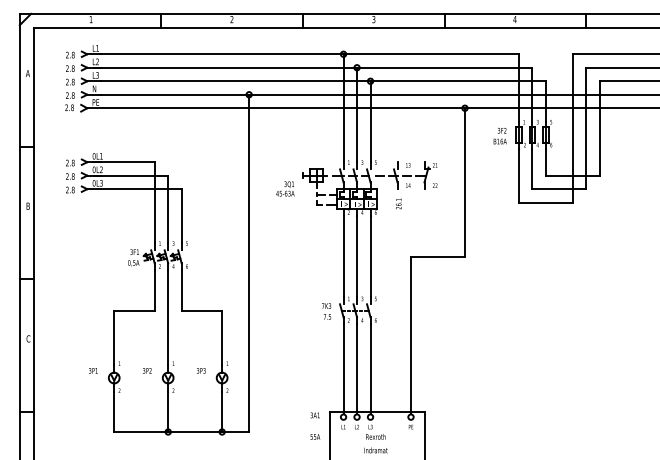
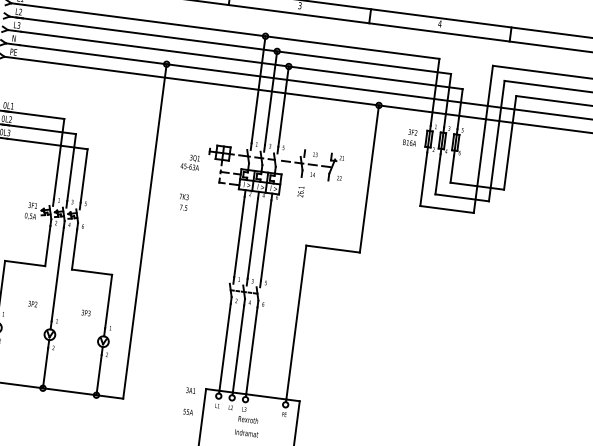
text: (326, 311) -> (183, 202), moved
text: (147, 370) -> (33, 303), moved
text: (200, 370) -> (85, 312), moved

